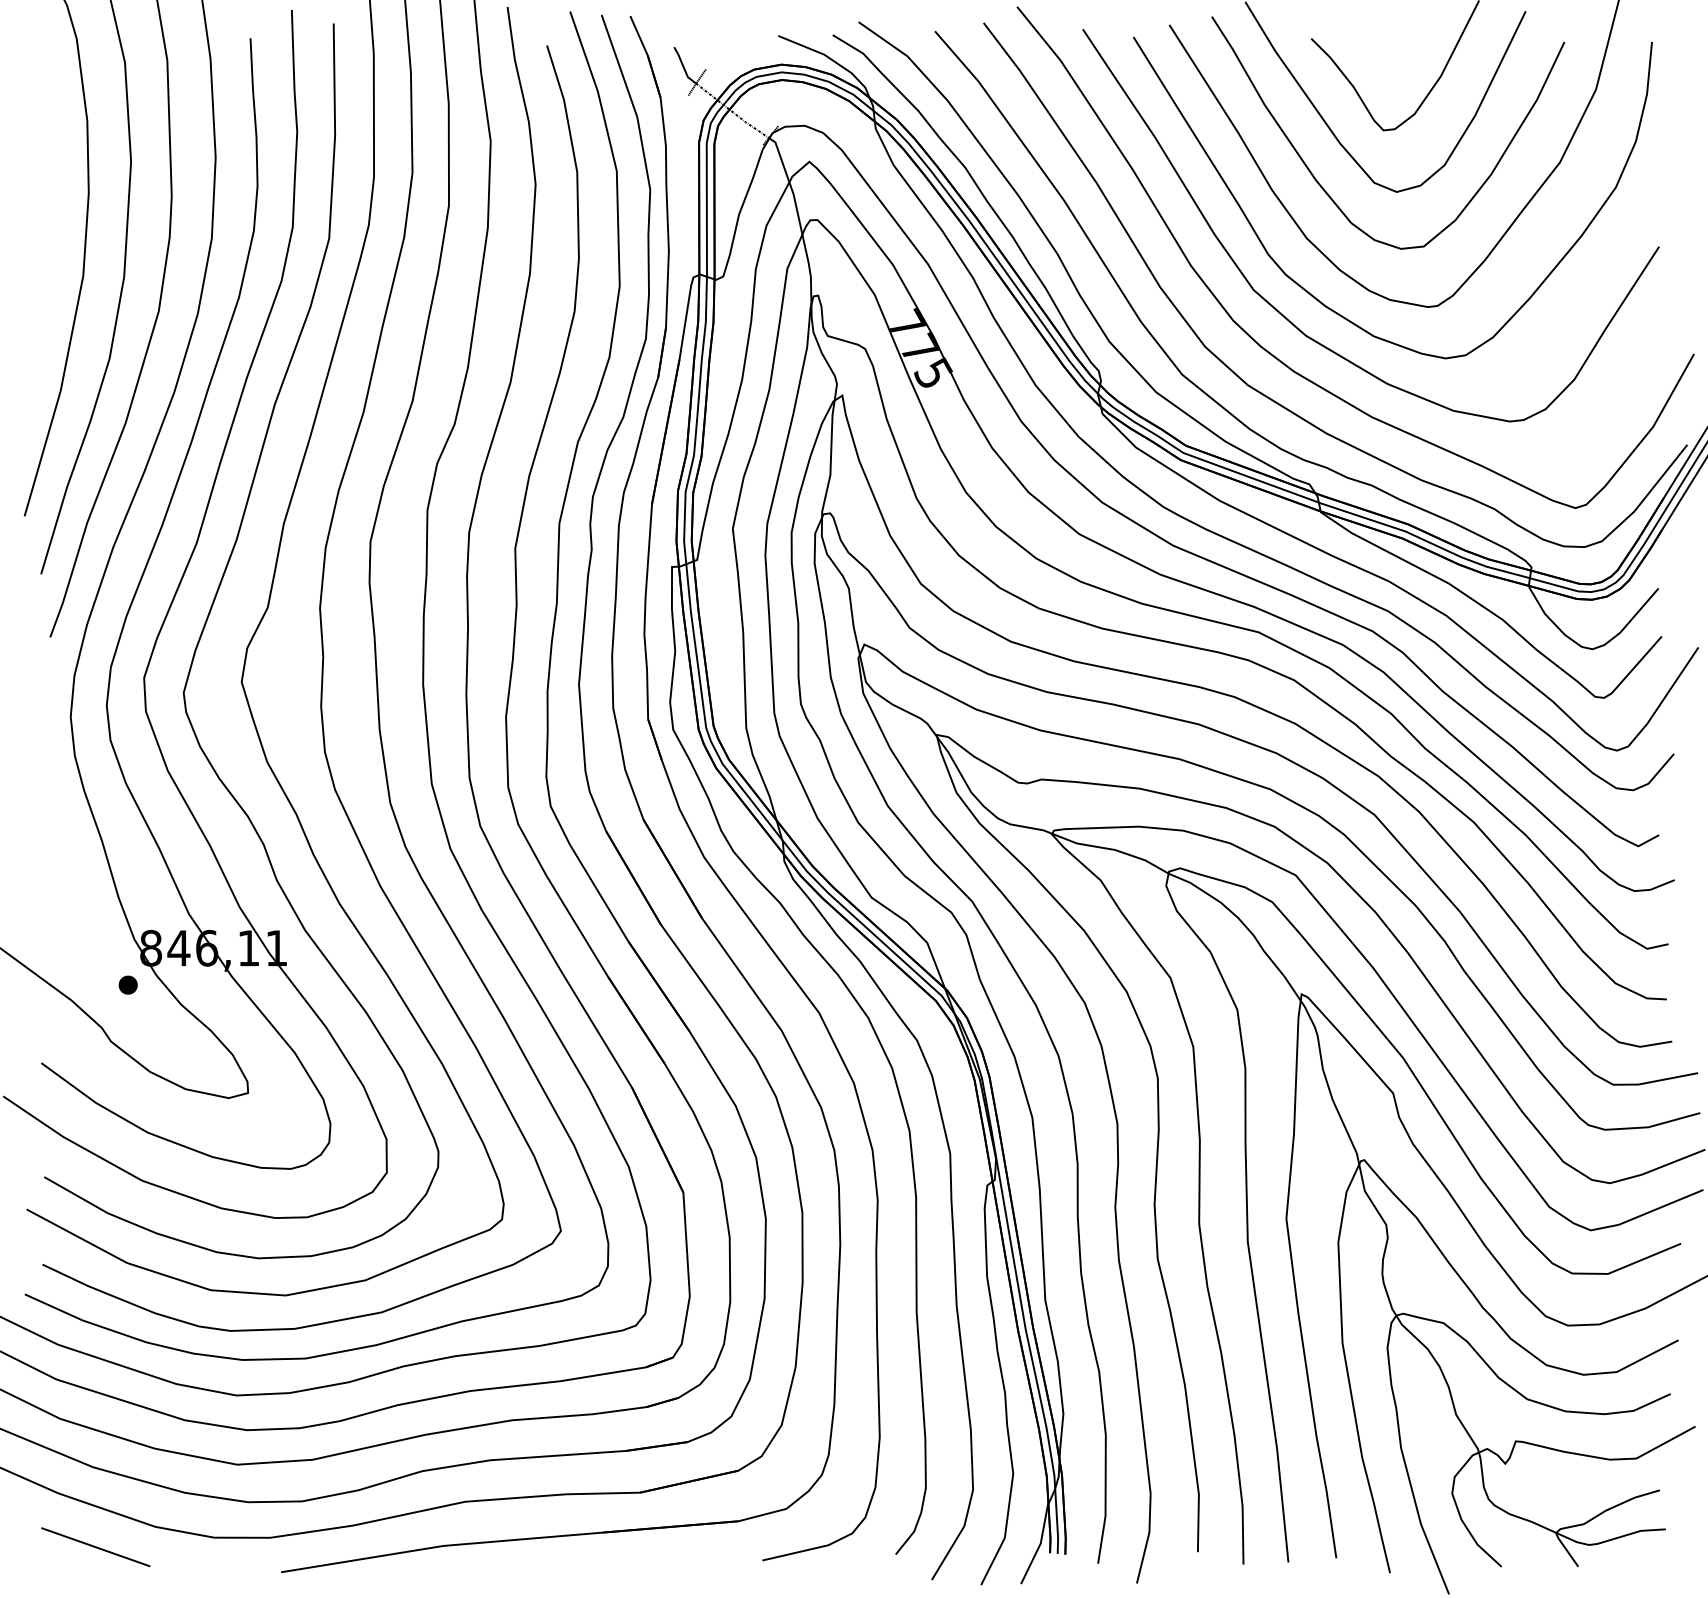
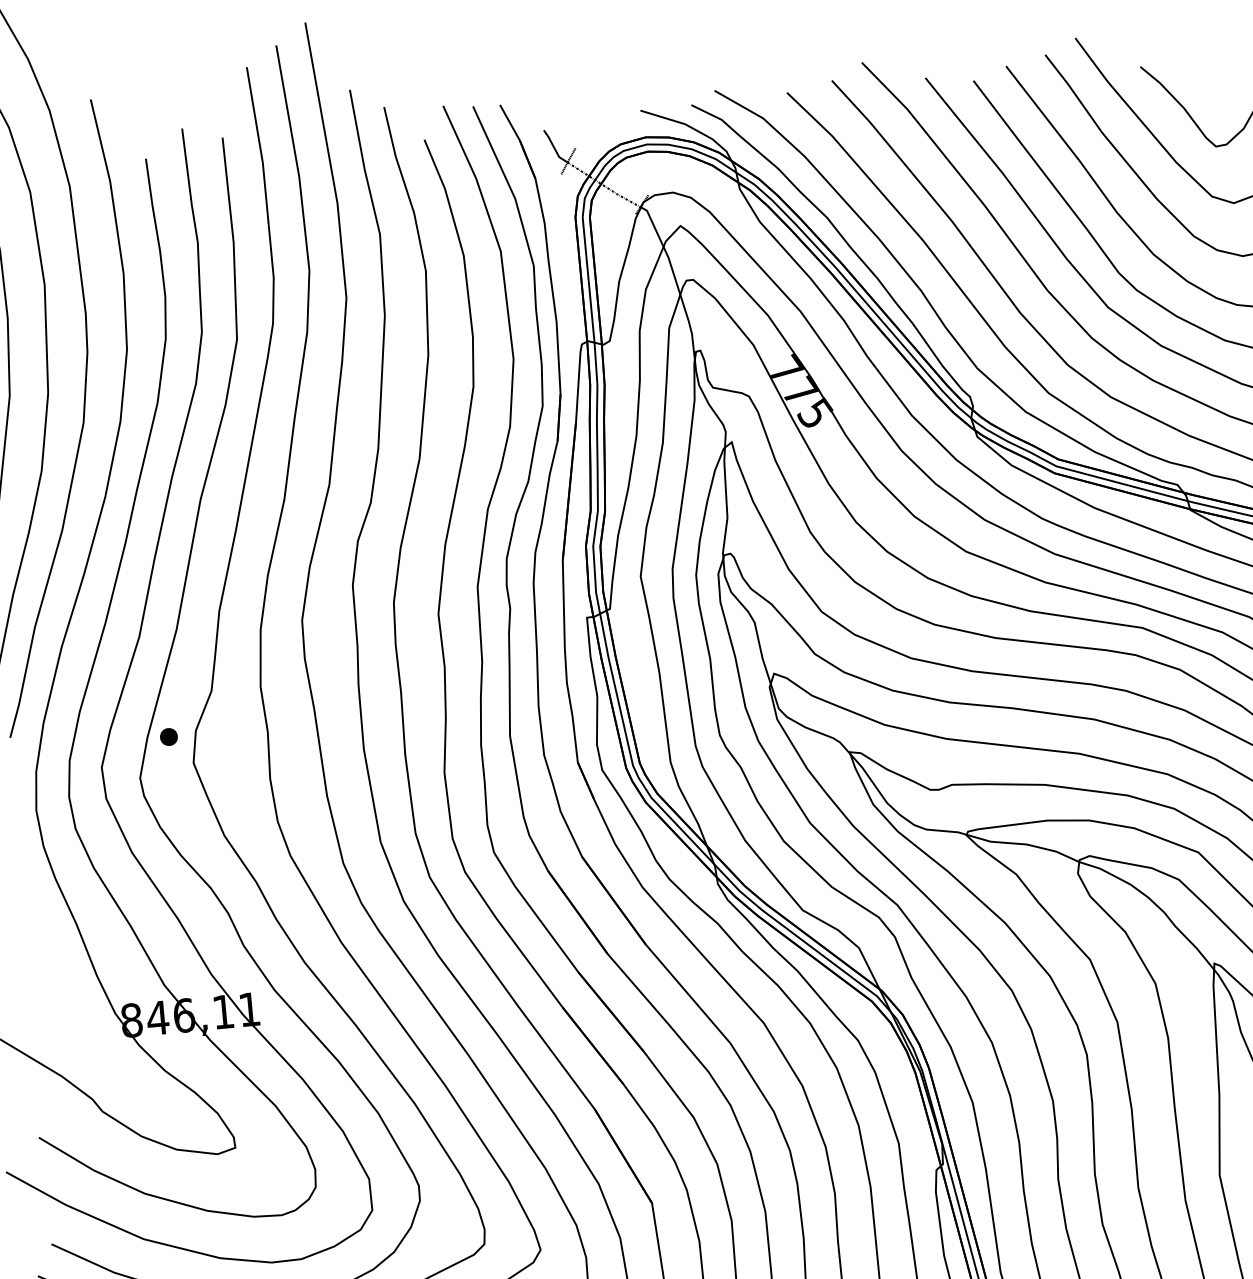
part: (127, 984) -> (168, 736), moved

